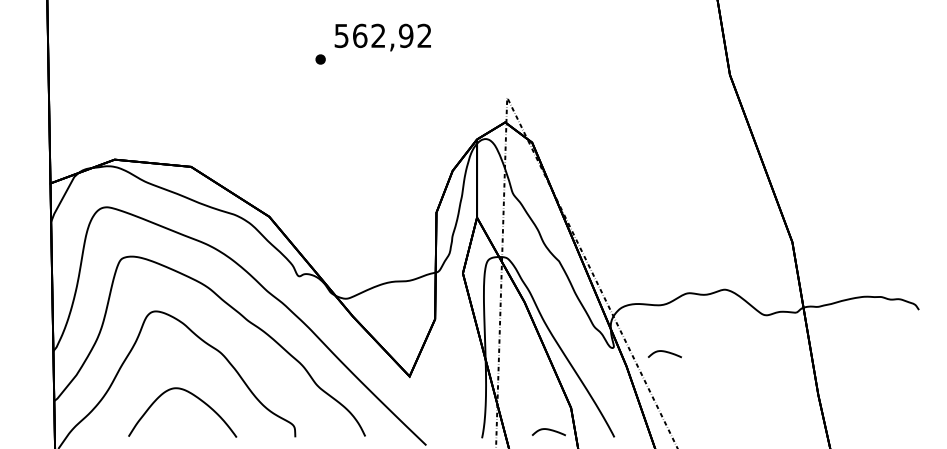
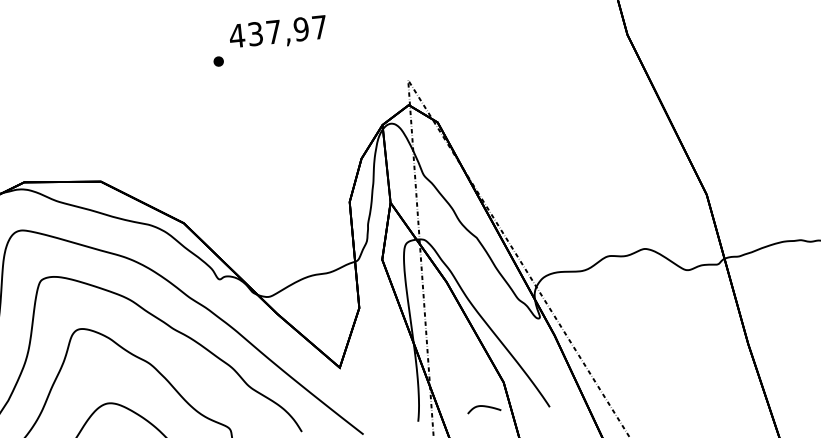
text: (382, 35) -> (277, 31), 562,92 -> 437,97
curve: (664, 352) -> (590, 317), removed

